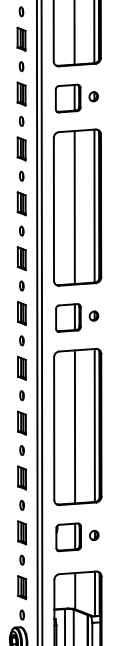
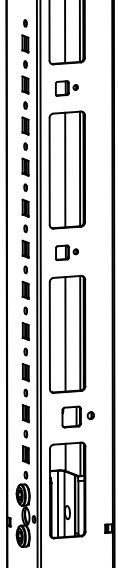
part: (76, 98) -> (66, 88), size x0.7
part: (76, 317) -> (66, 252), size x0.7
part: (76, 536) -> (77, 416), moved

